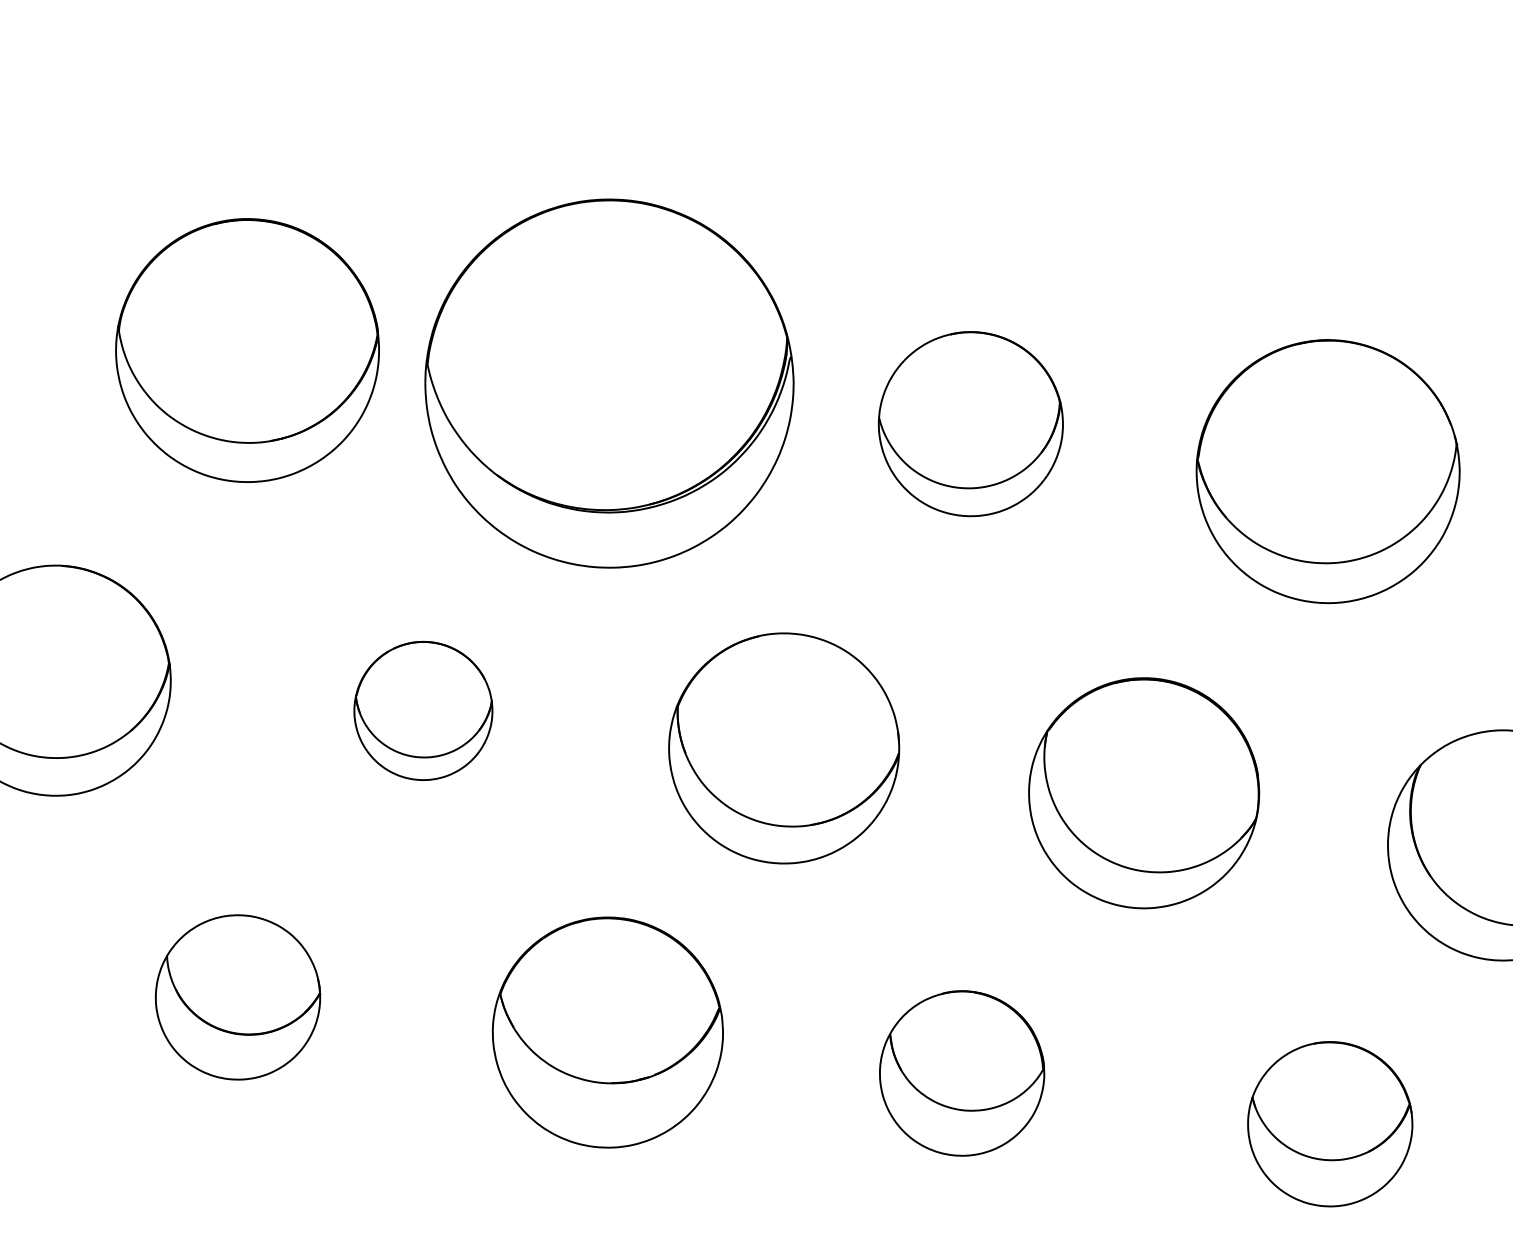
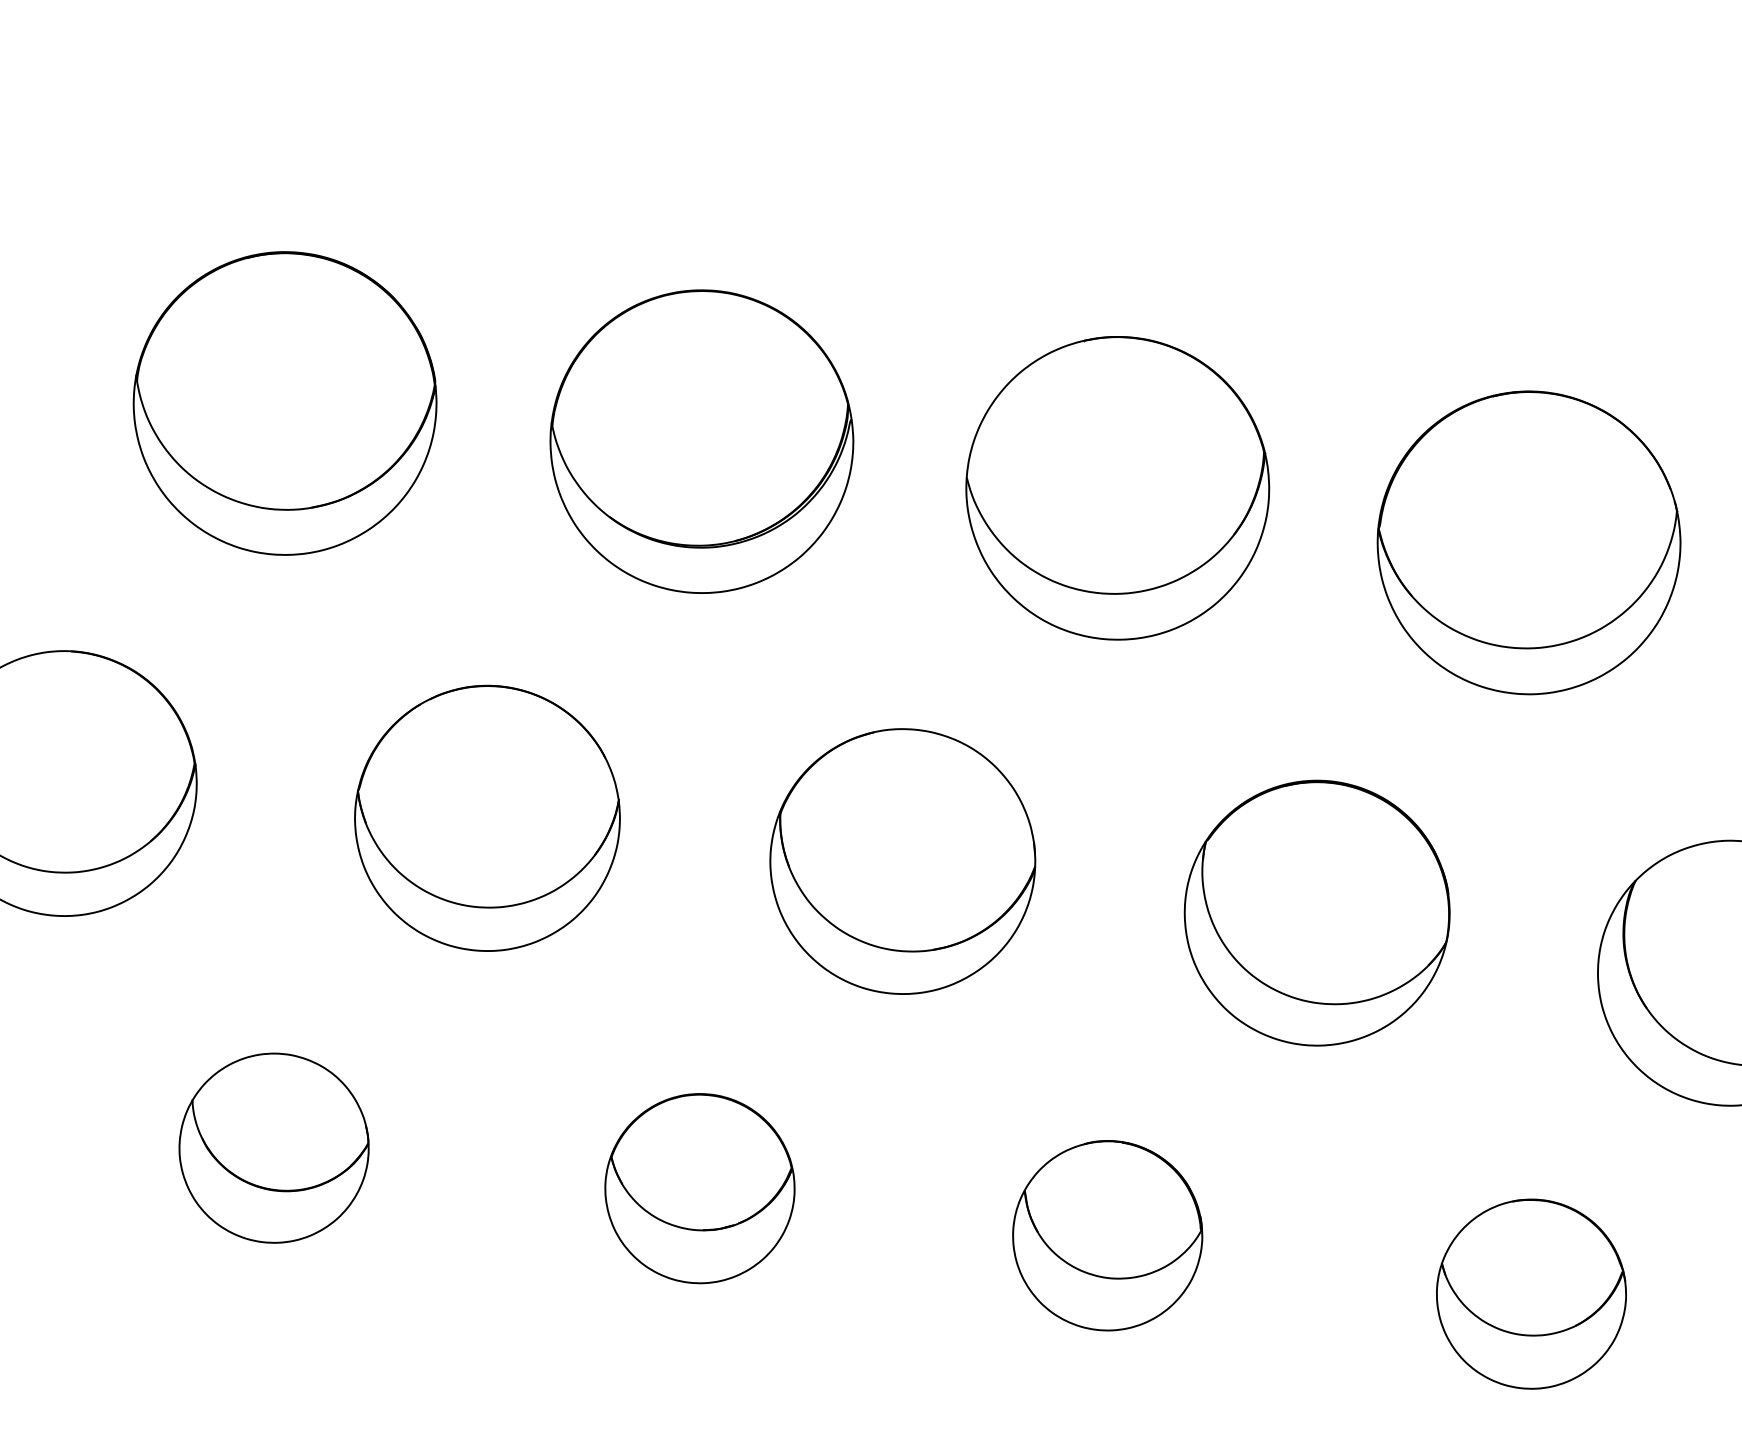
part: (609, 383) -> (701, 441), size x0.71
part: (970, 423) -> (1117, 487), size x1.43
part: (423, 710) -> (487, 817), size x1.67
part: (607, 1032) -> (699, 1188), size x0.71

